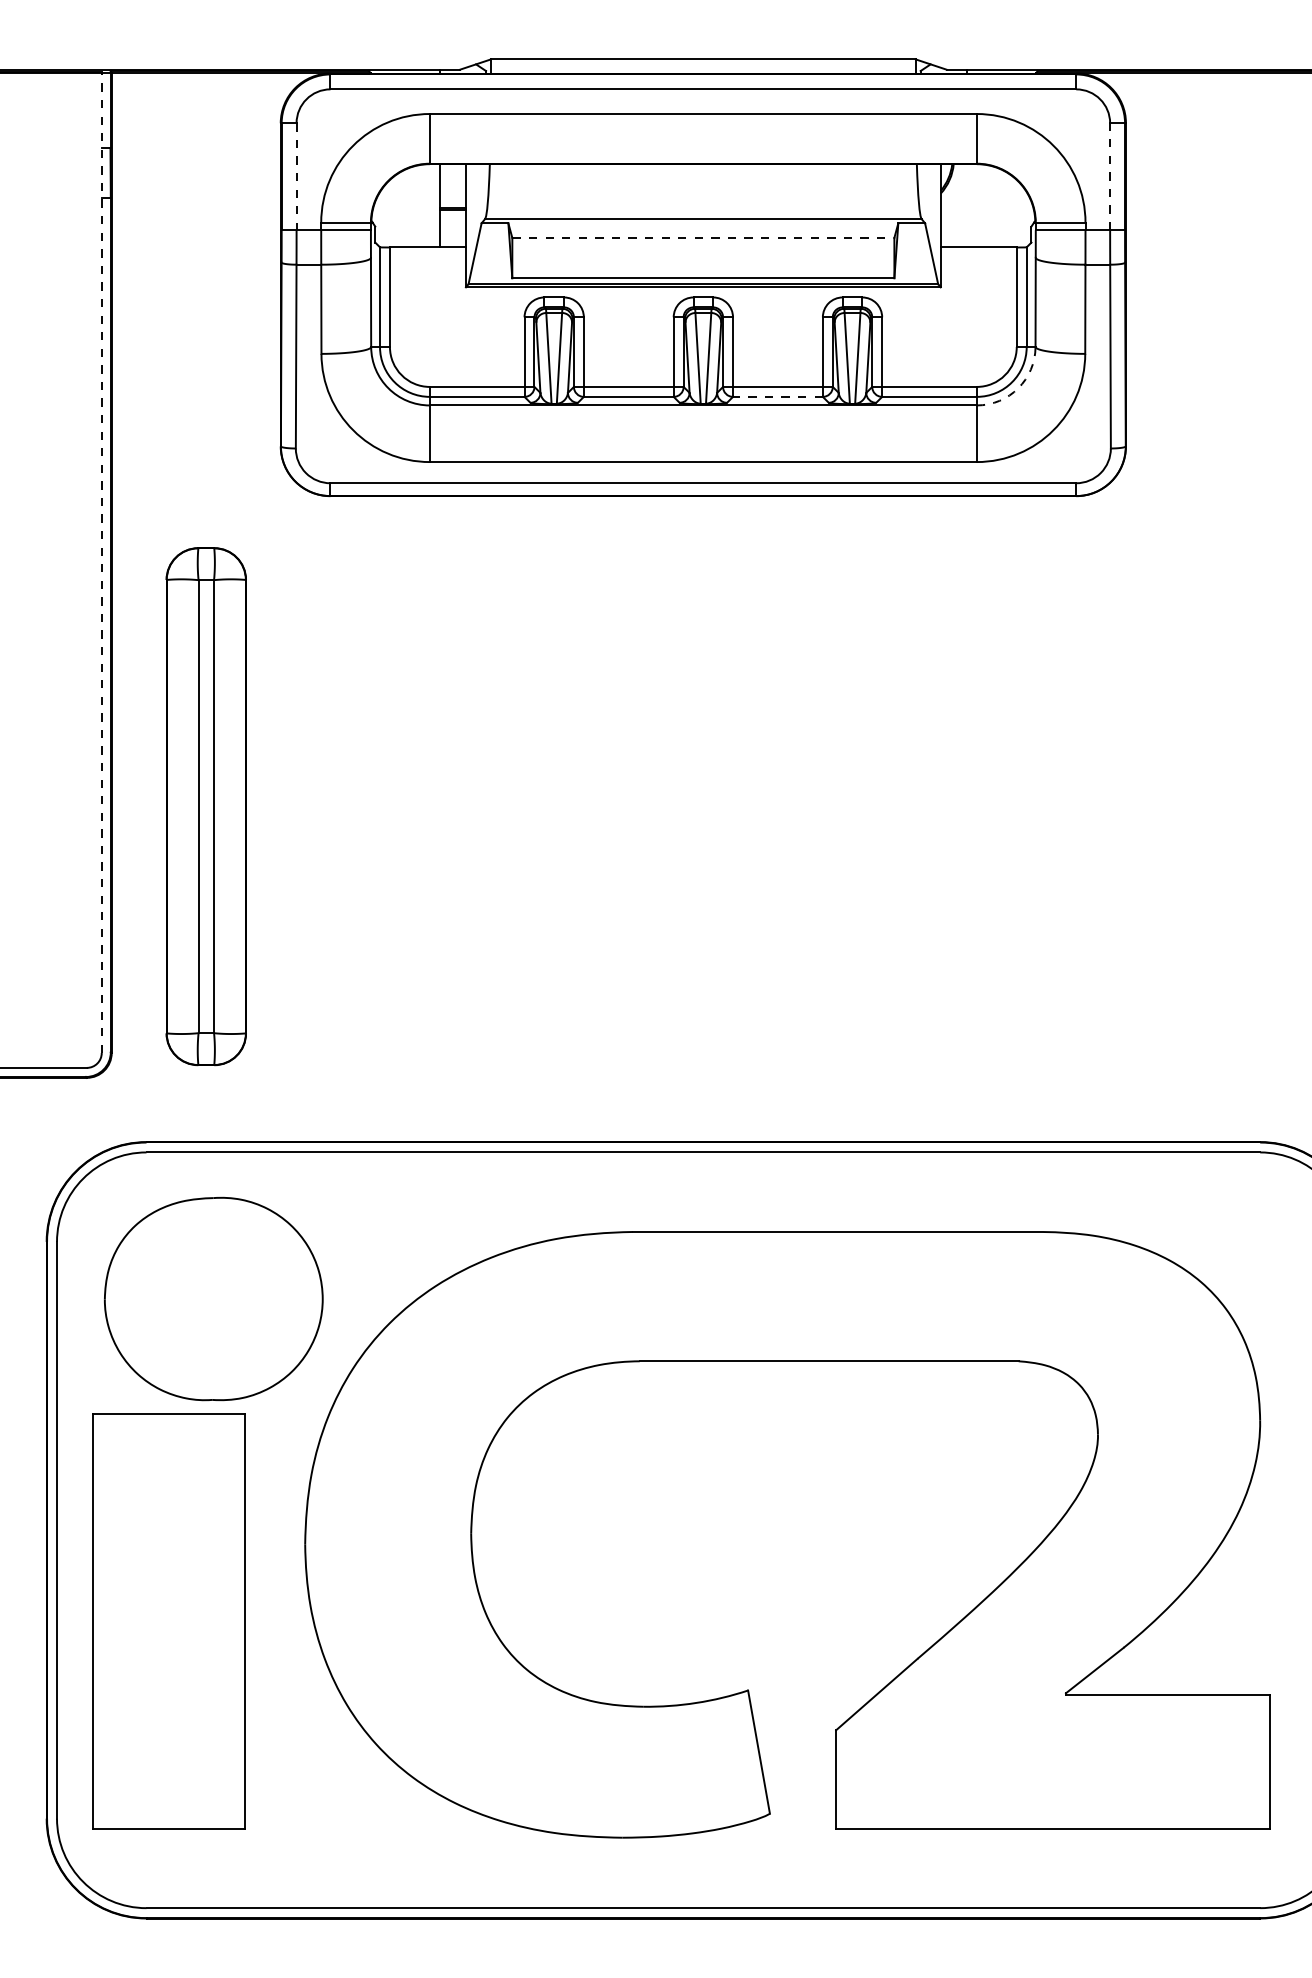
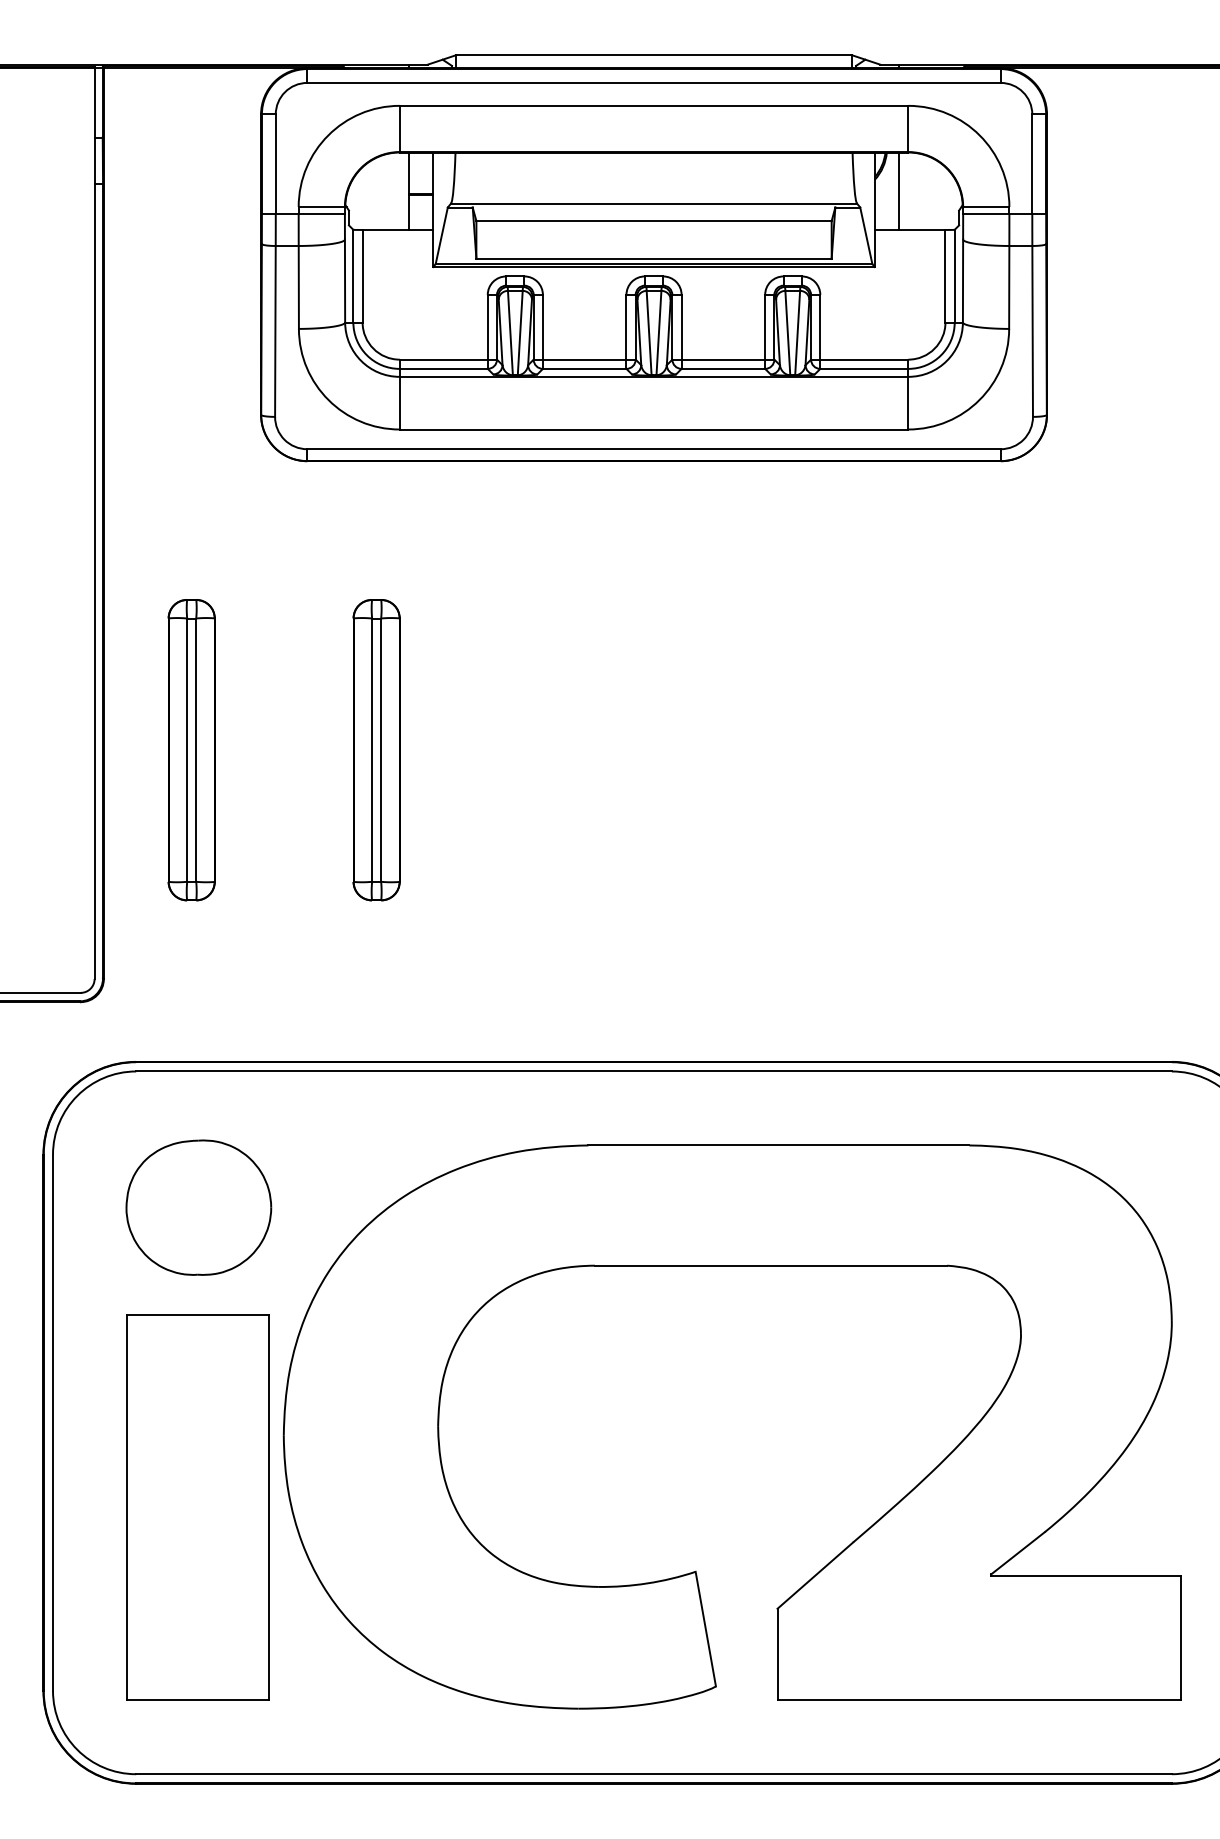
line: (296, 177) -> (275, 164), dashed -> solid
line: (1110, 177) -> (1032, 164), dashed -> solid
line: (967, 205) -> (899, 190), added
line: (703, 238) -> (654, 221), dashed -> solid
arc: (1017, 387) -> (946, 360), dashed -> solid
line: (778, 396) -> (723, 368), dashed -> solid
line: (101, 562) -> (94, 522), dashed -> solid
part: (205, 807) -> (191, 750), size x0.62
part: (404, 807) -> (376, 750), added
part: (213, 1298) -> (198, 1207), size x0.71
part: (168, 1621) -> (197, 1507), moved

